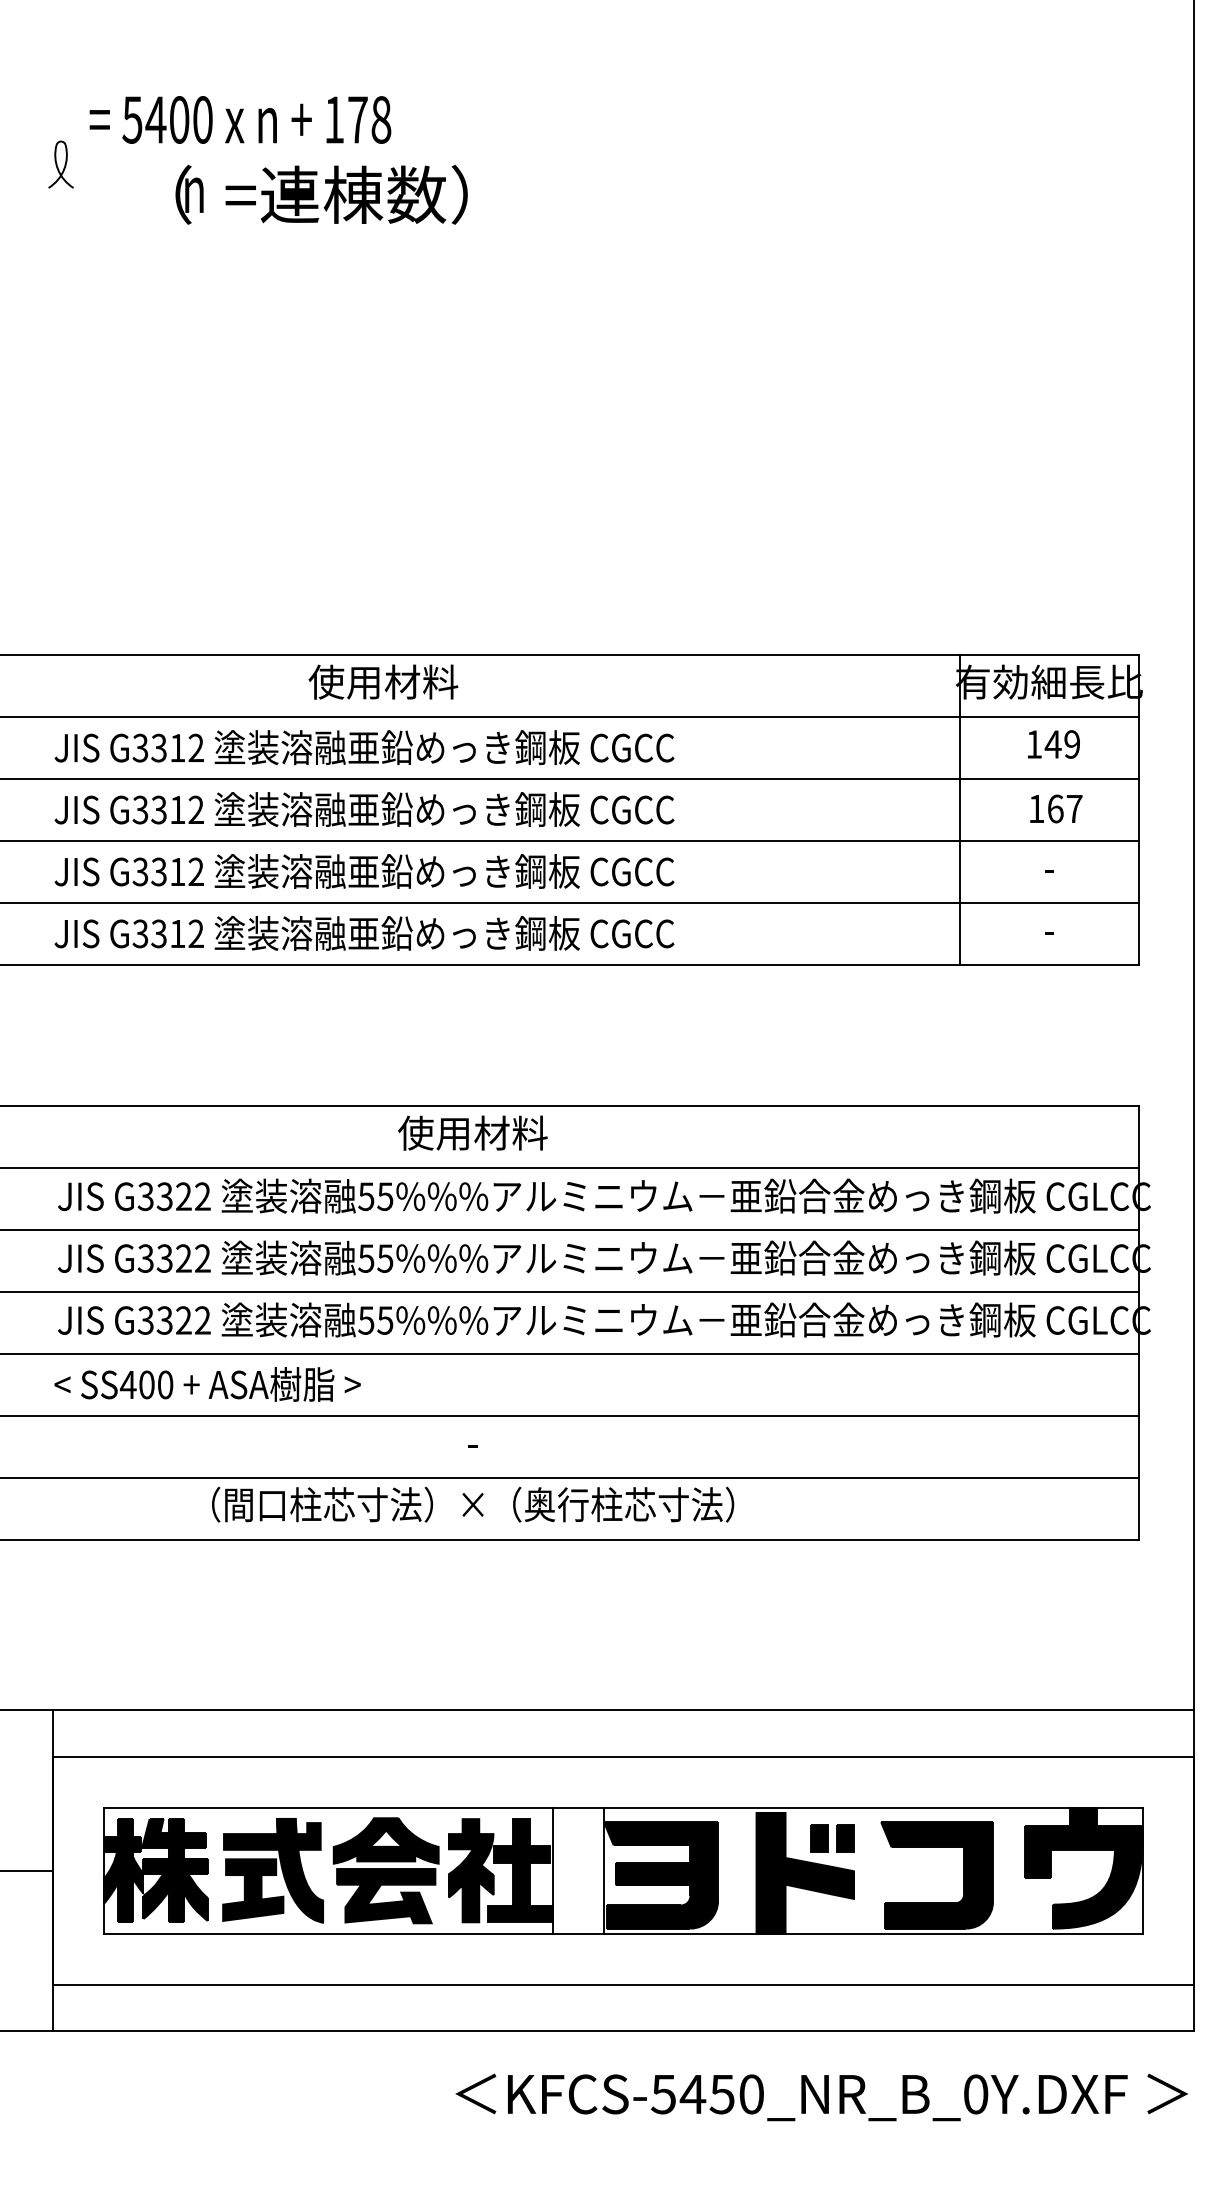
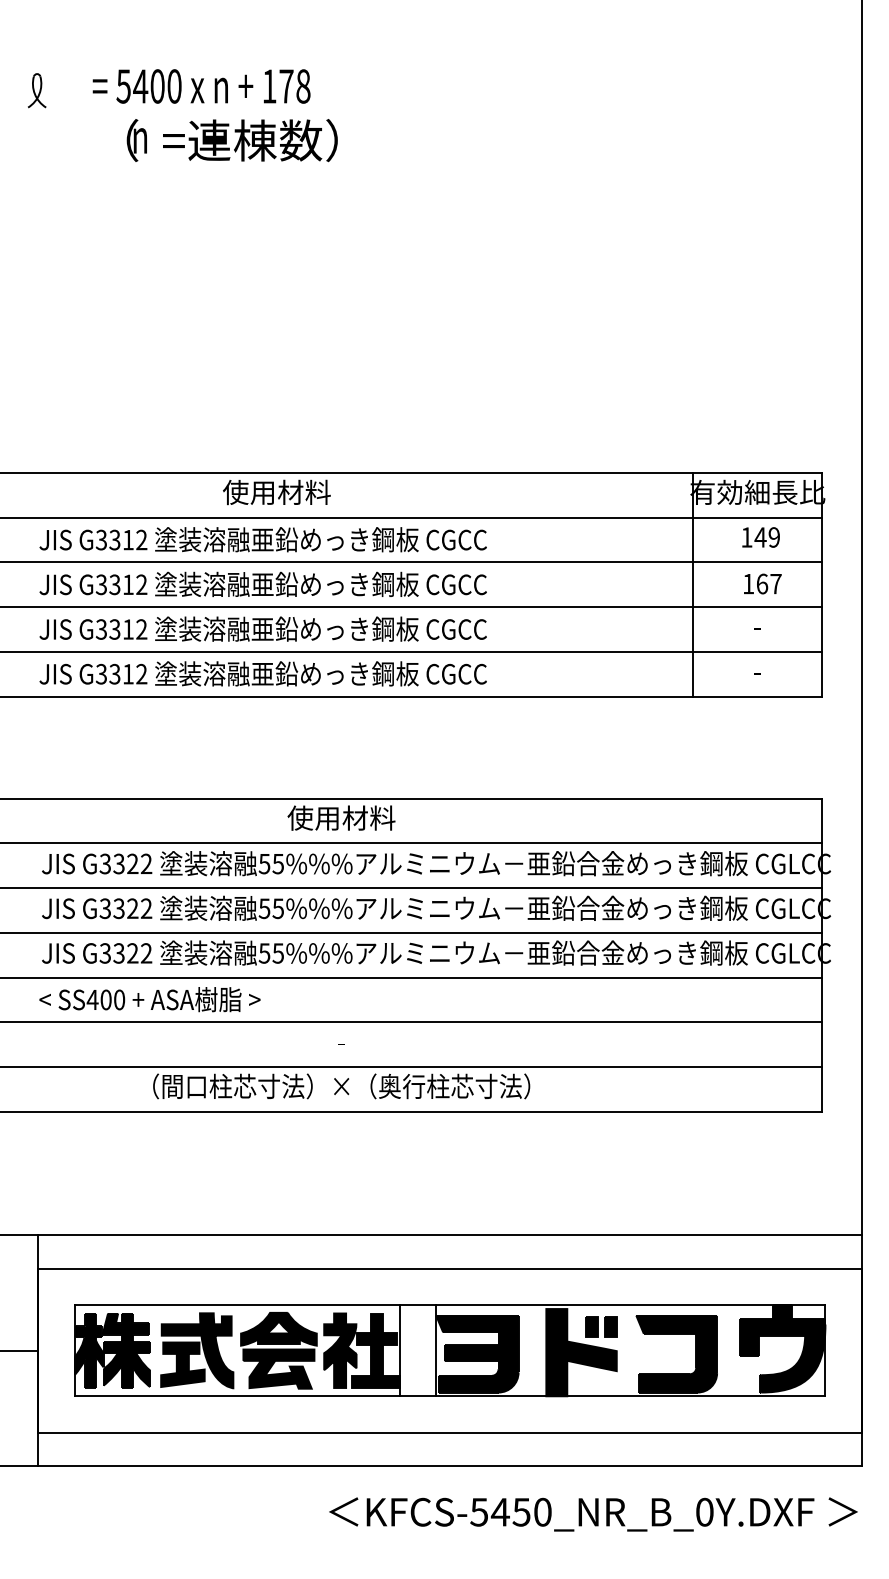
text: (240, 119) -> (201, 86), moved
part: (61, 164) -> (37, 90), moved

